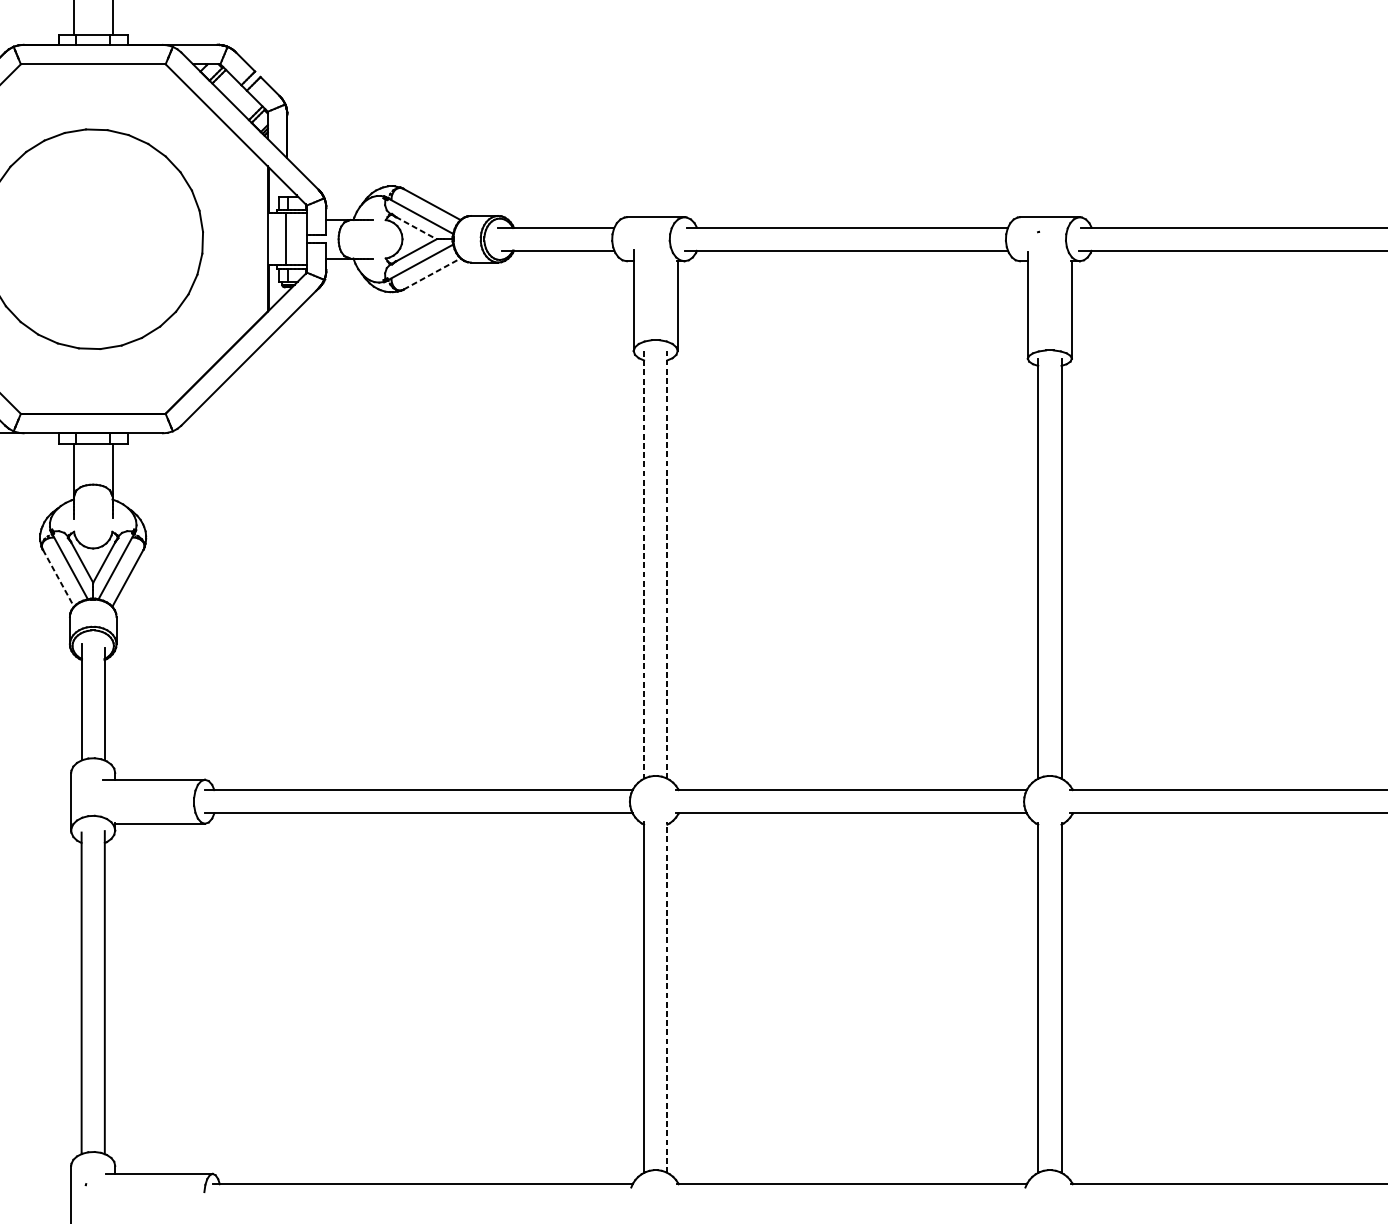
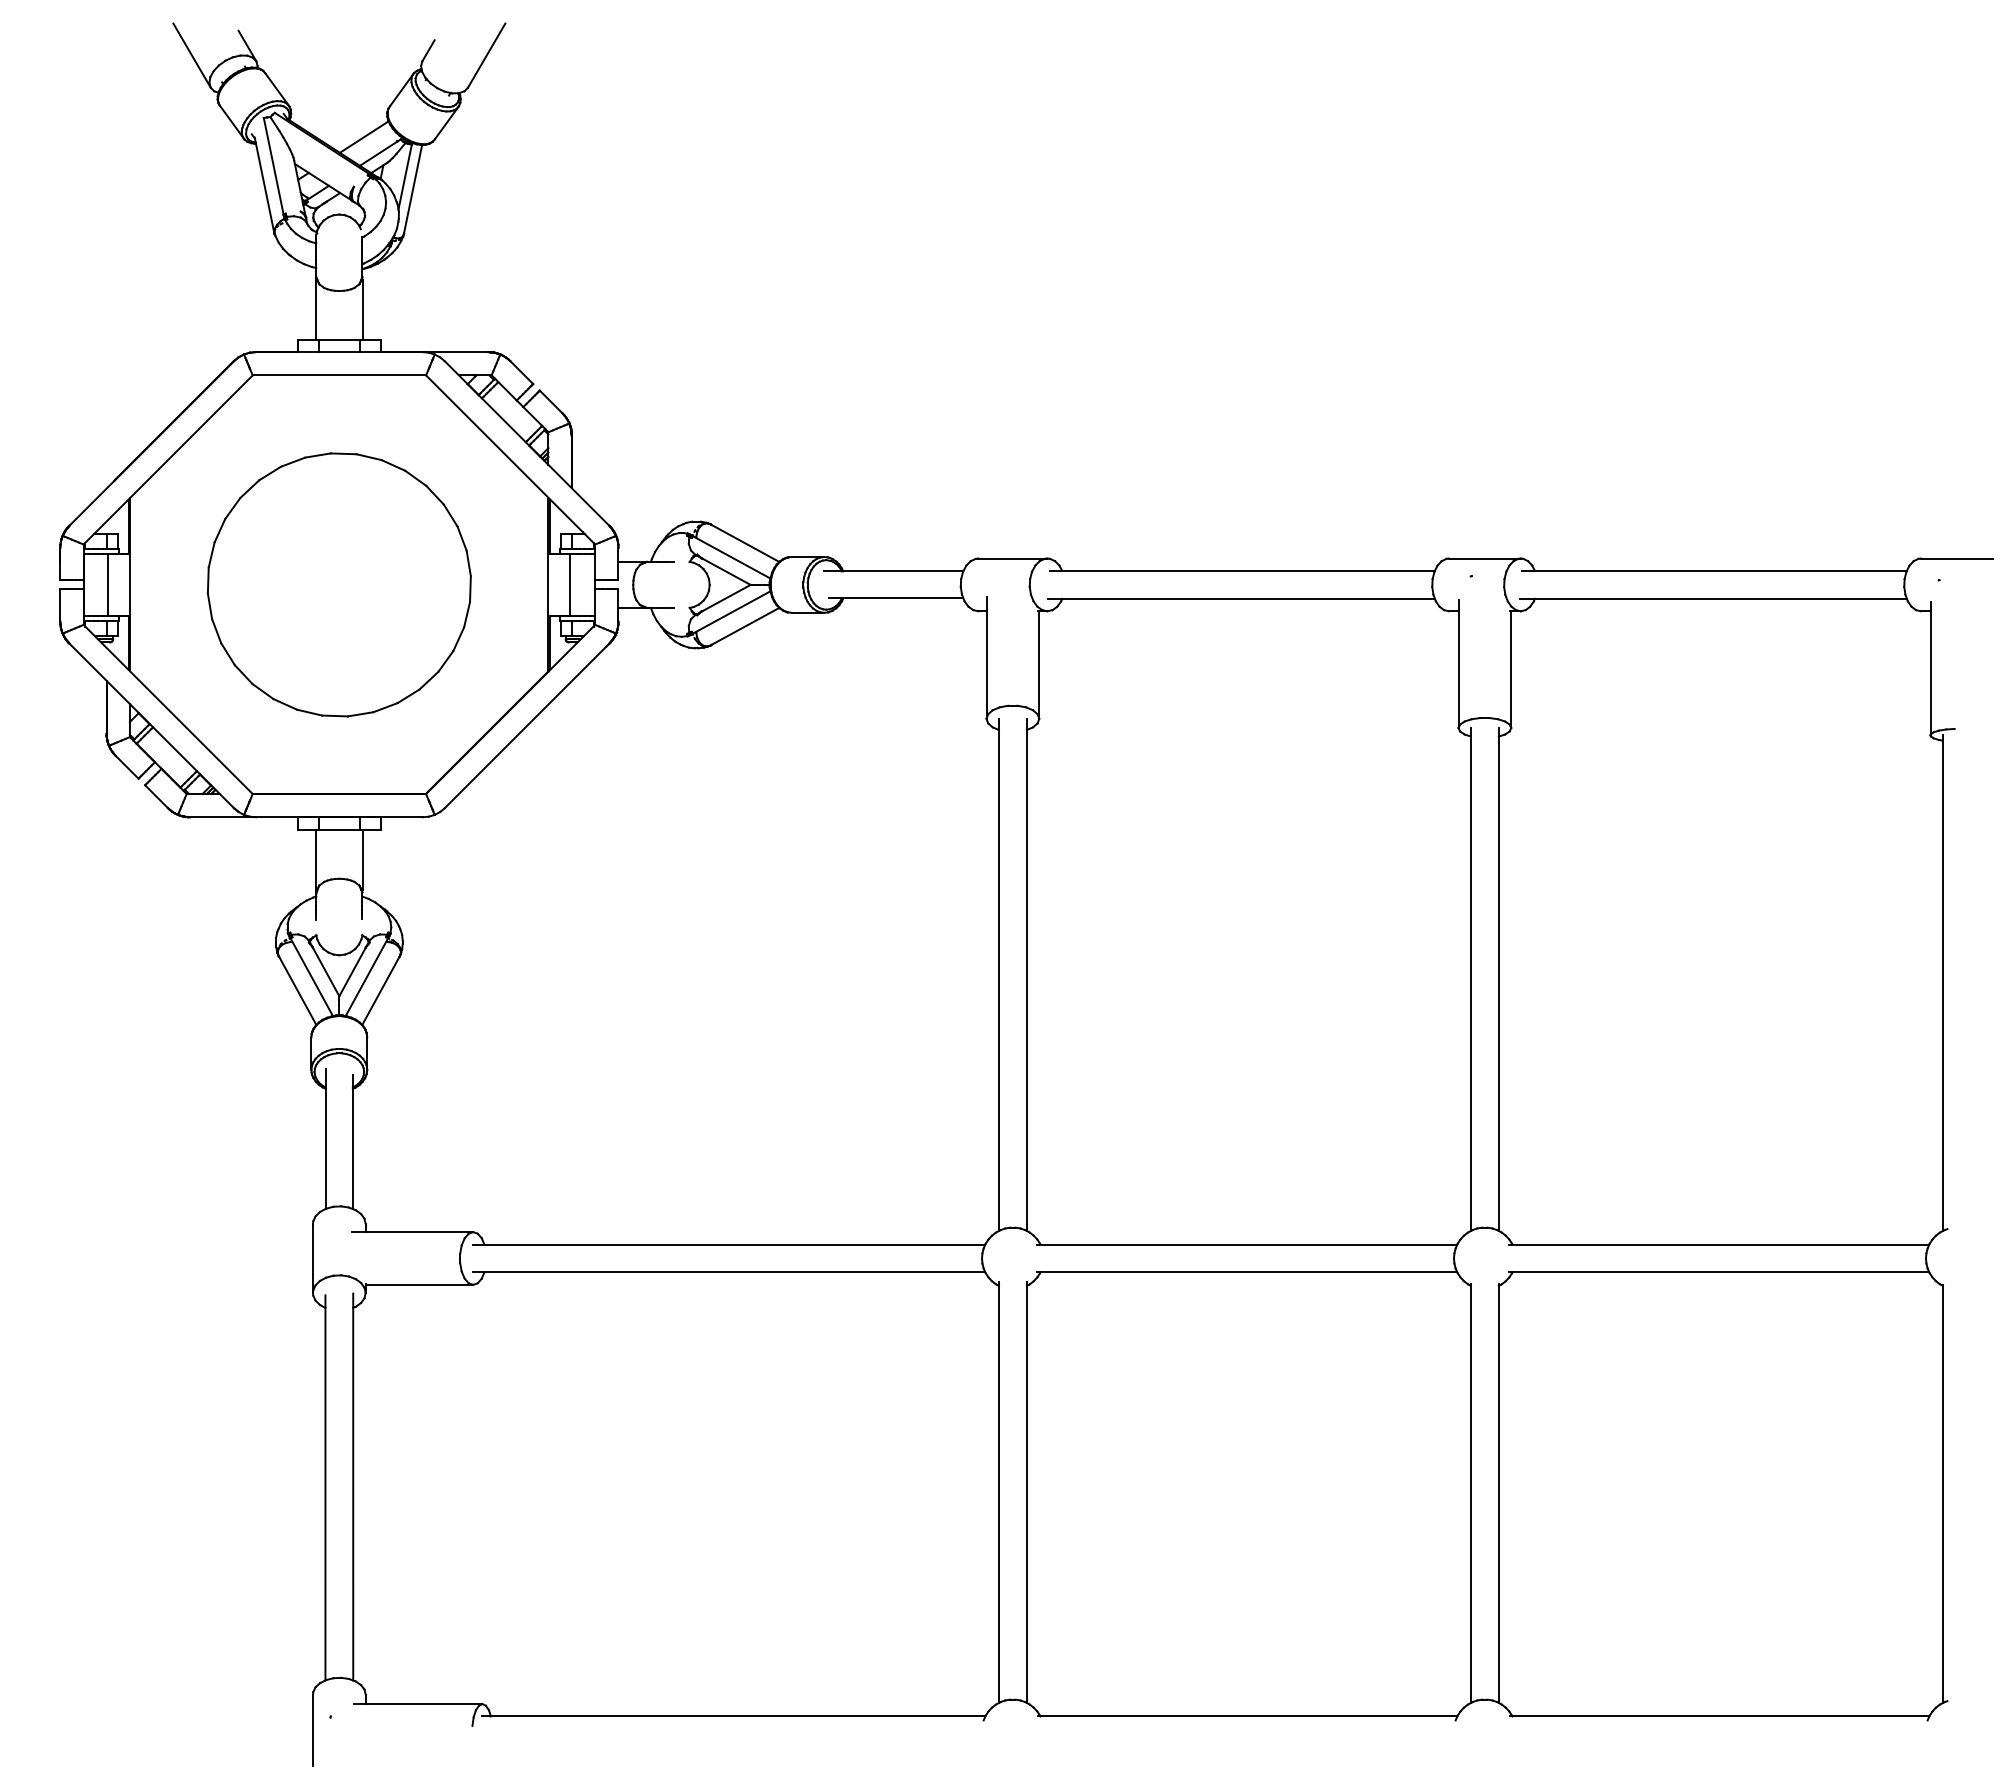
line: (416, 228) -> (726, 571), dashed -> solid
line: (432, 273) -> (745, 626), dashed -> solid
line: (667, 564) -> (1026, 974), dashed -> solid
line: (643, 565) -> (998, 975), dashed -> solid
line: (58, 577) -> (297, 990), dashed -> solid
line: (667, 997) -> (1026, 1492), dashed -> solid

